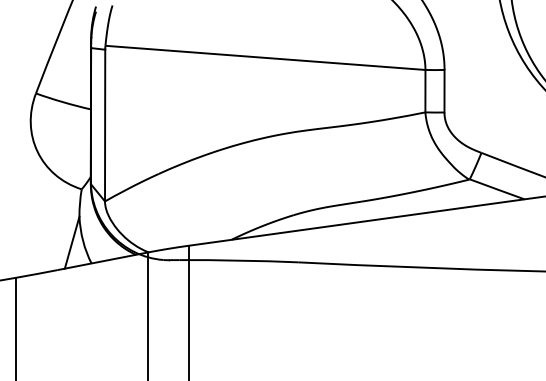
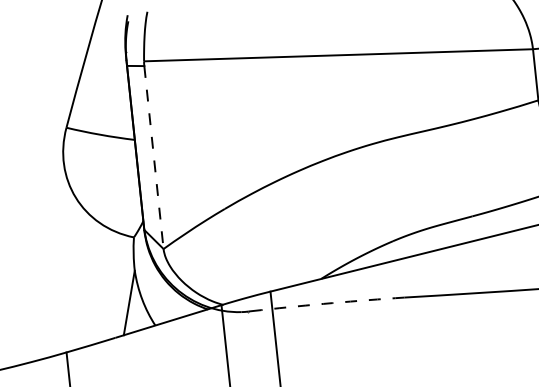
line: (105, 125) -> (154, 157), solid -> dashed
arc: (238, 260) -> (332, 303), solid -> dashed

